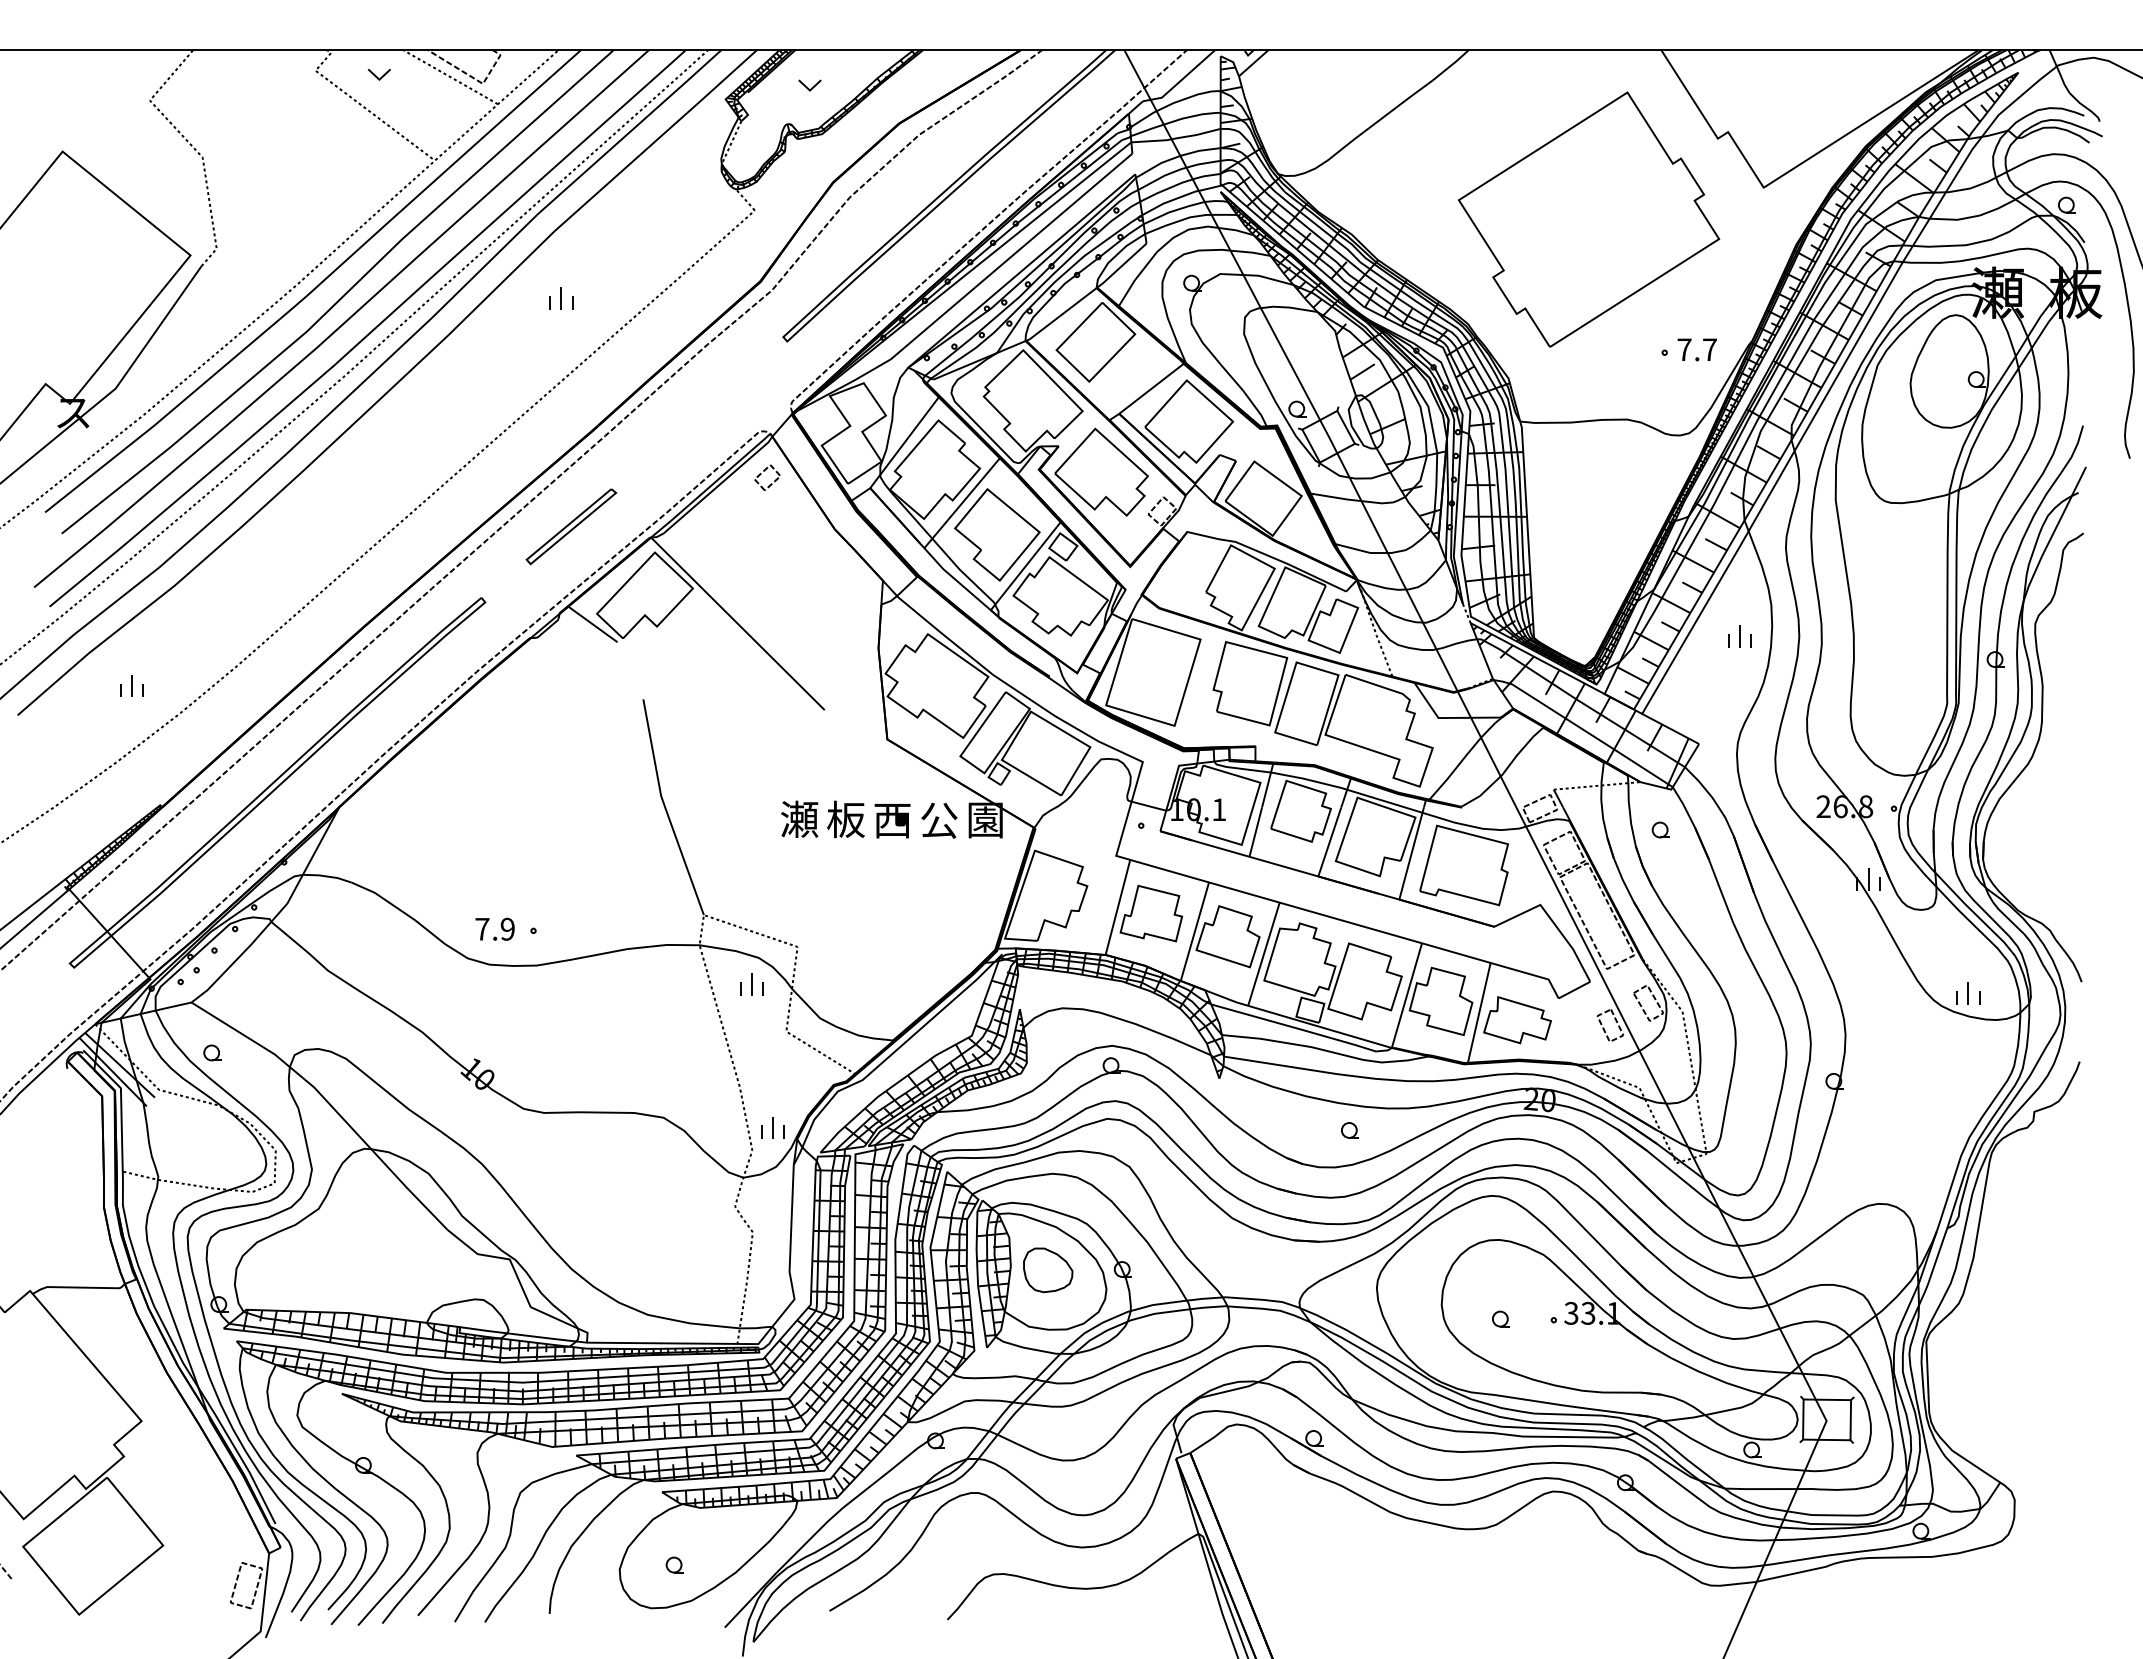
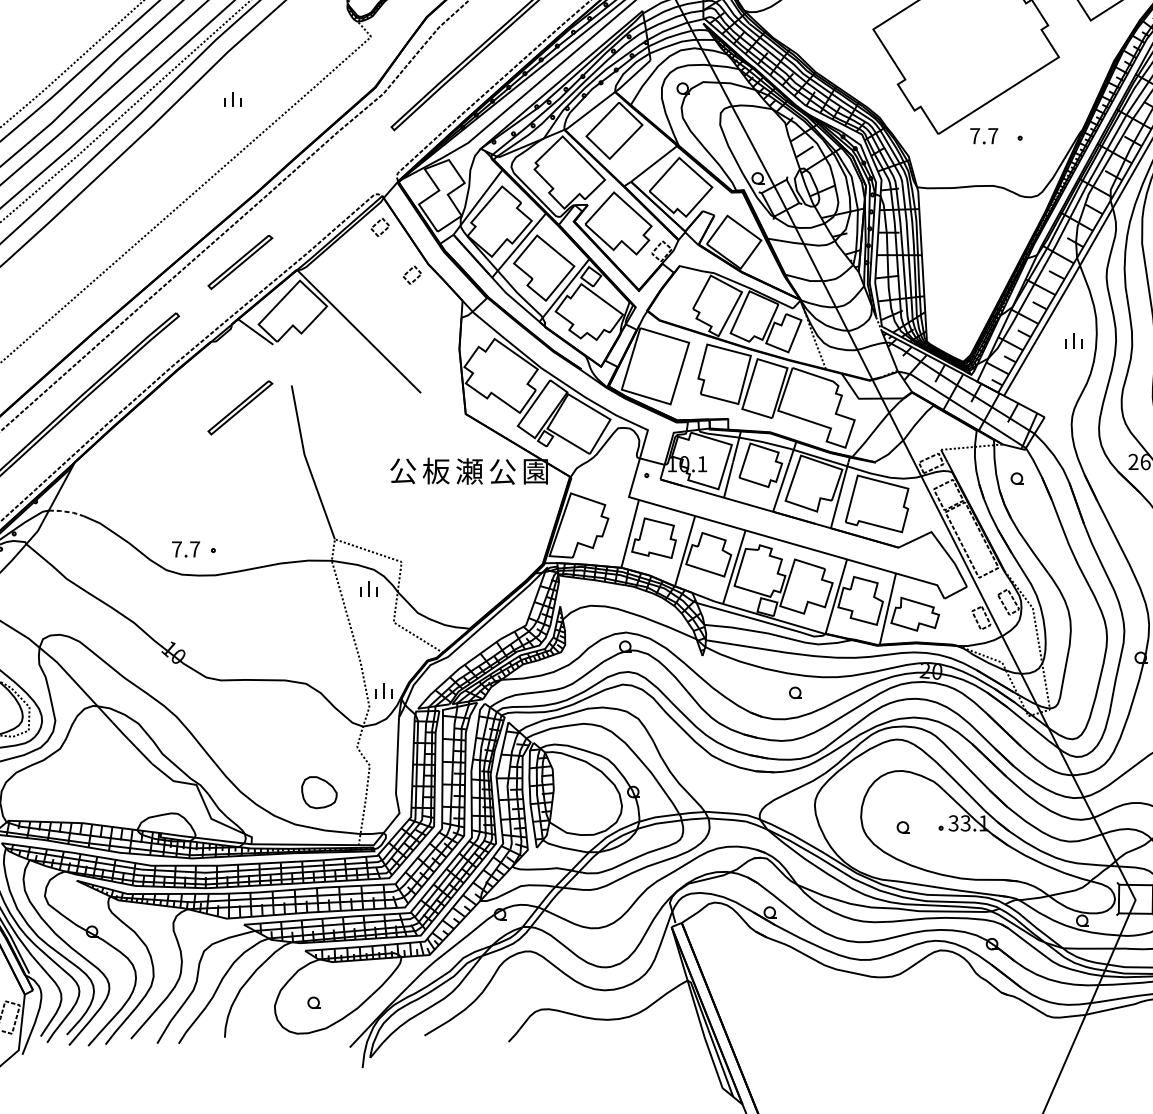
text: (1696, 349) -> (983, 135), moved
part: (809, 538) -> (410, 270), added
part: (571, 730) -> (240, 407), added
text: (799, 818) -> (403, 470), 瀬 -> 公
text: (892, 819) -> (469, 471), 西 -> 瀬
line: (327, 876) -> (66, 511), solid -> dashed
text: (507, 928) -> (194, 548), 7.9 -> 7.7
part: (1048, 1270) -> (319, 792), moved

